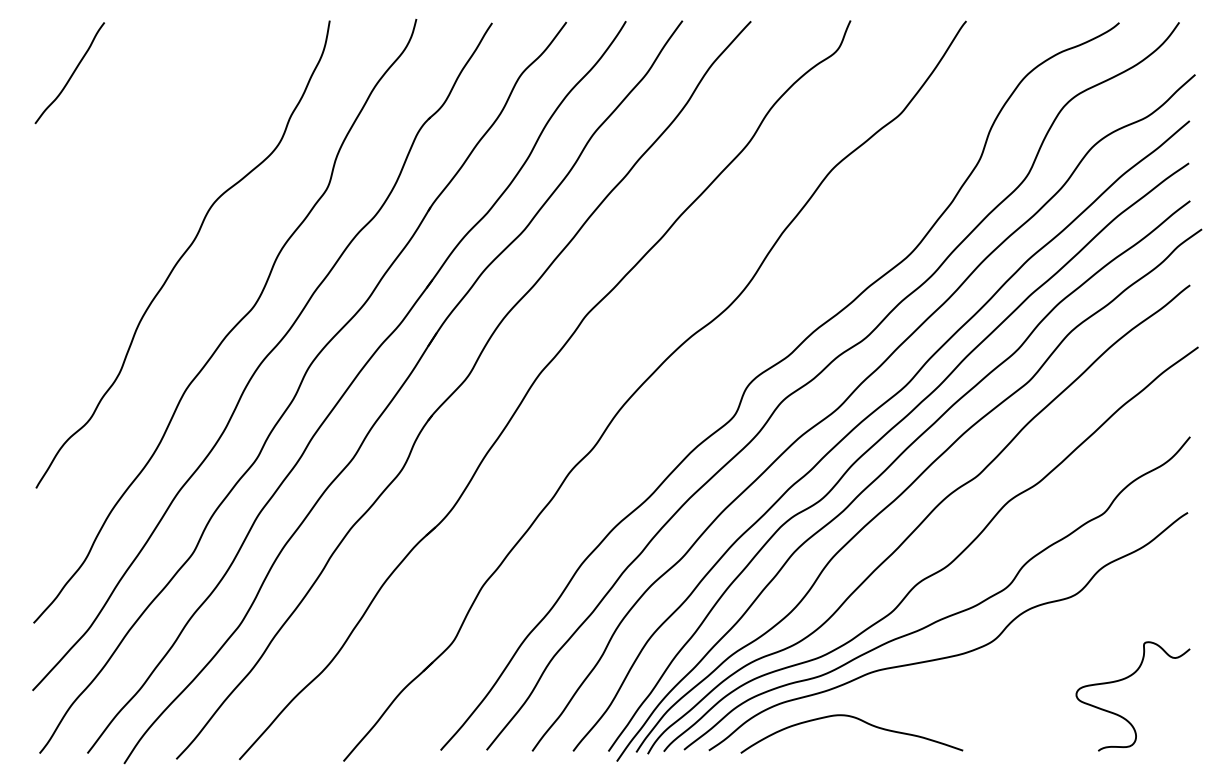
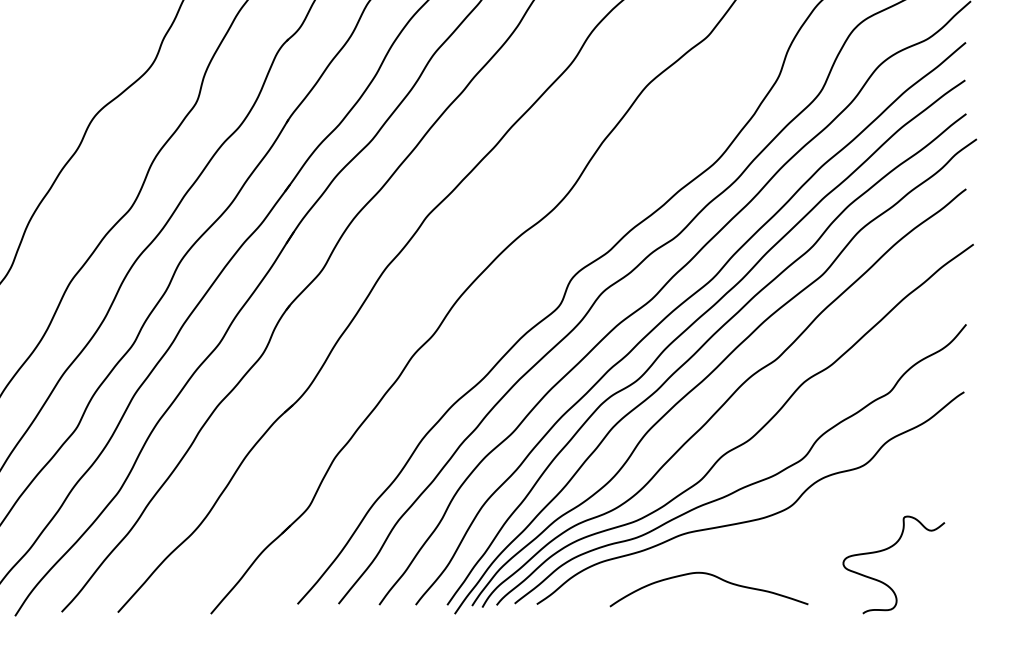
curve: (1123, 680) -> (885, 550), moved
curve: (856, 719) -> (713, 576), moved

